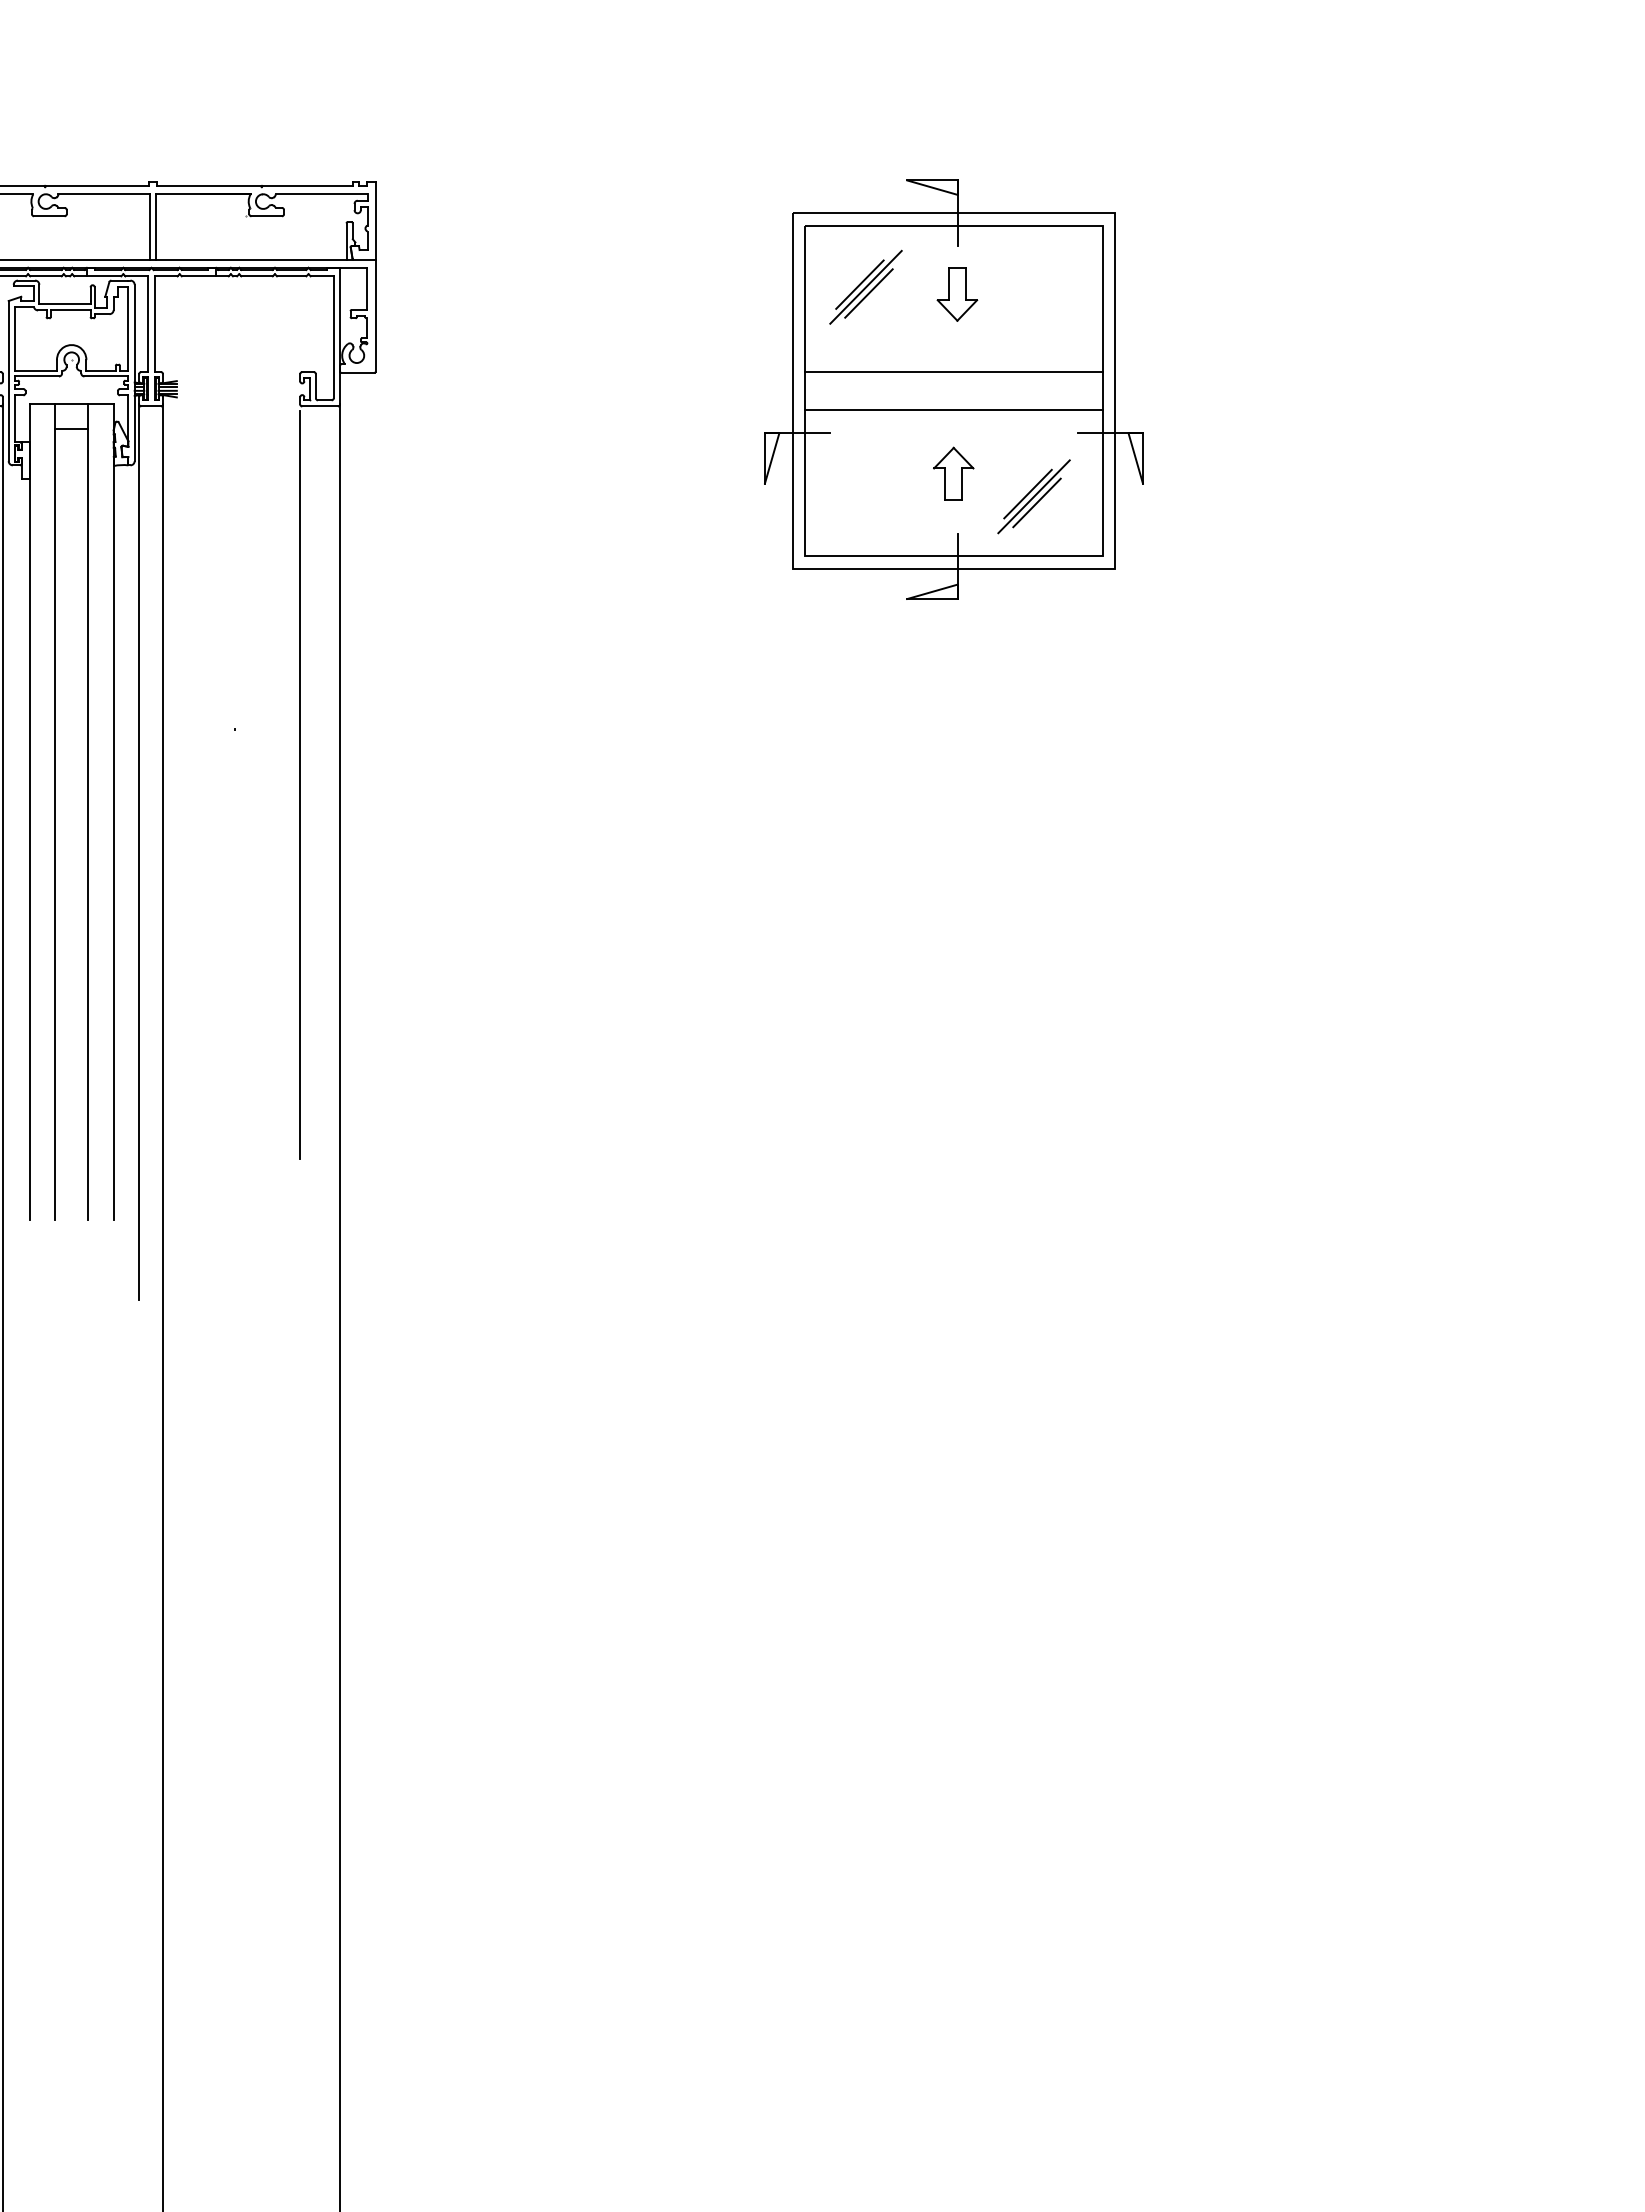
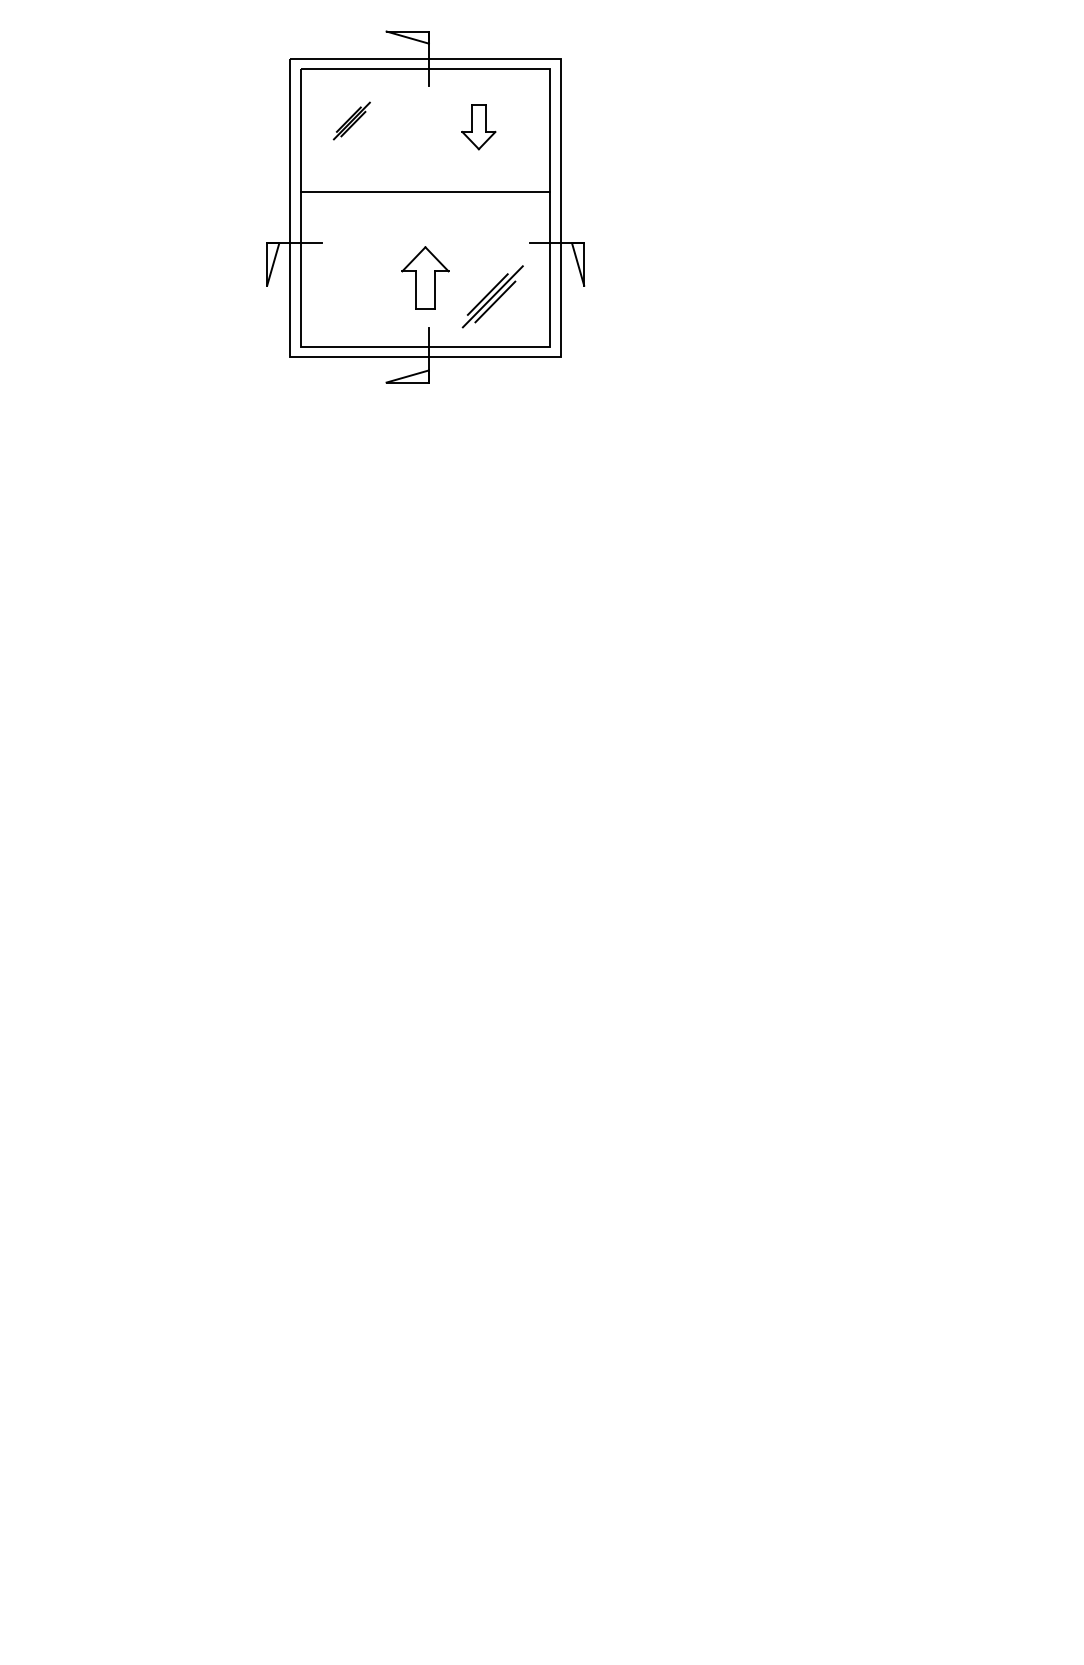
part: (865, 286) -> (351, 120), size x0.6
part: (957, 294) -> (478, 127), moved
line: (953, 410) -> (425, 224), removed
part: (953, 473) -> (425, 277), size x1.4

